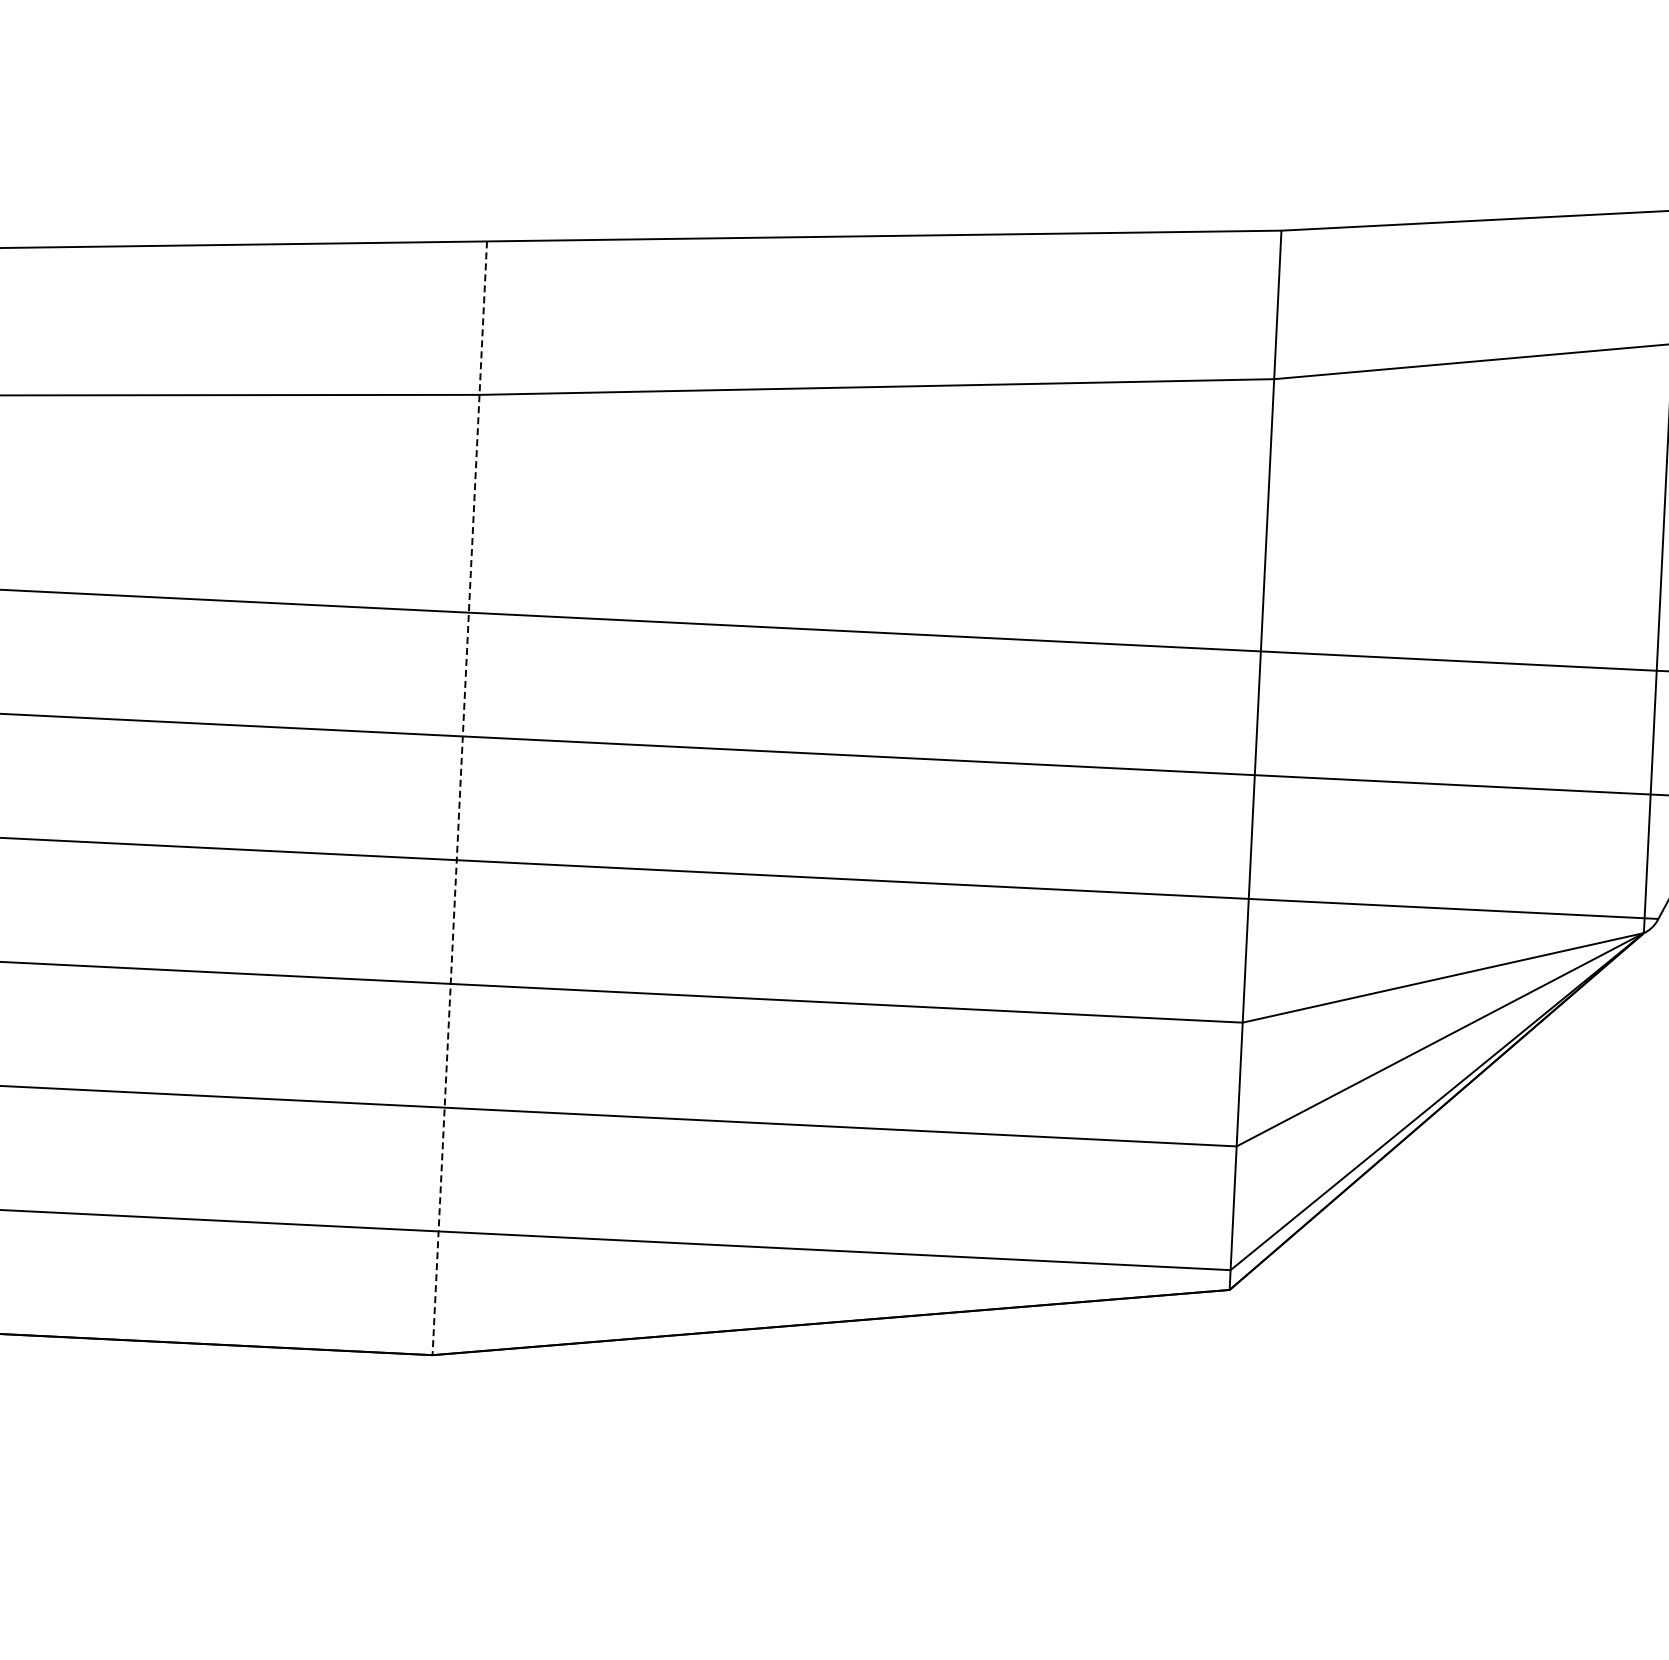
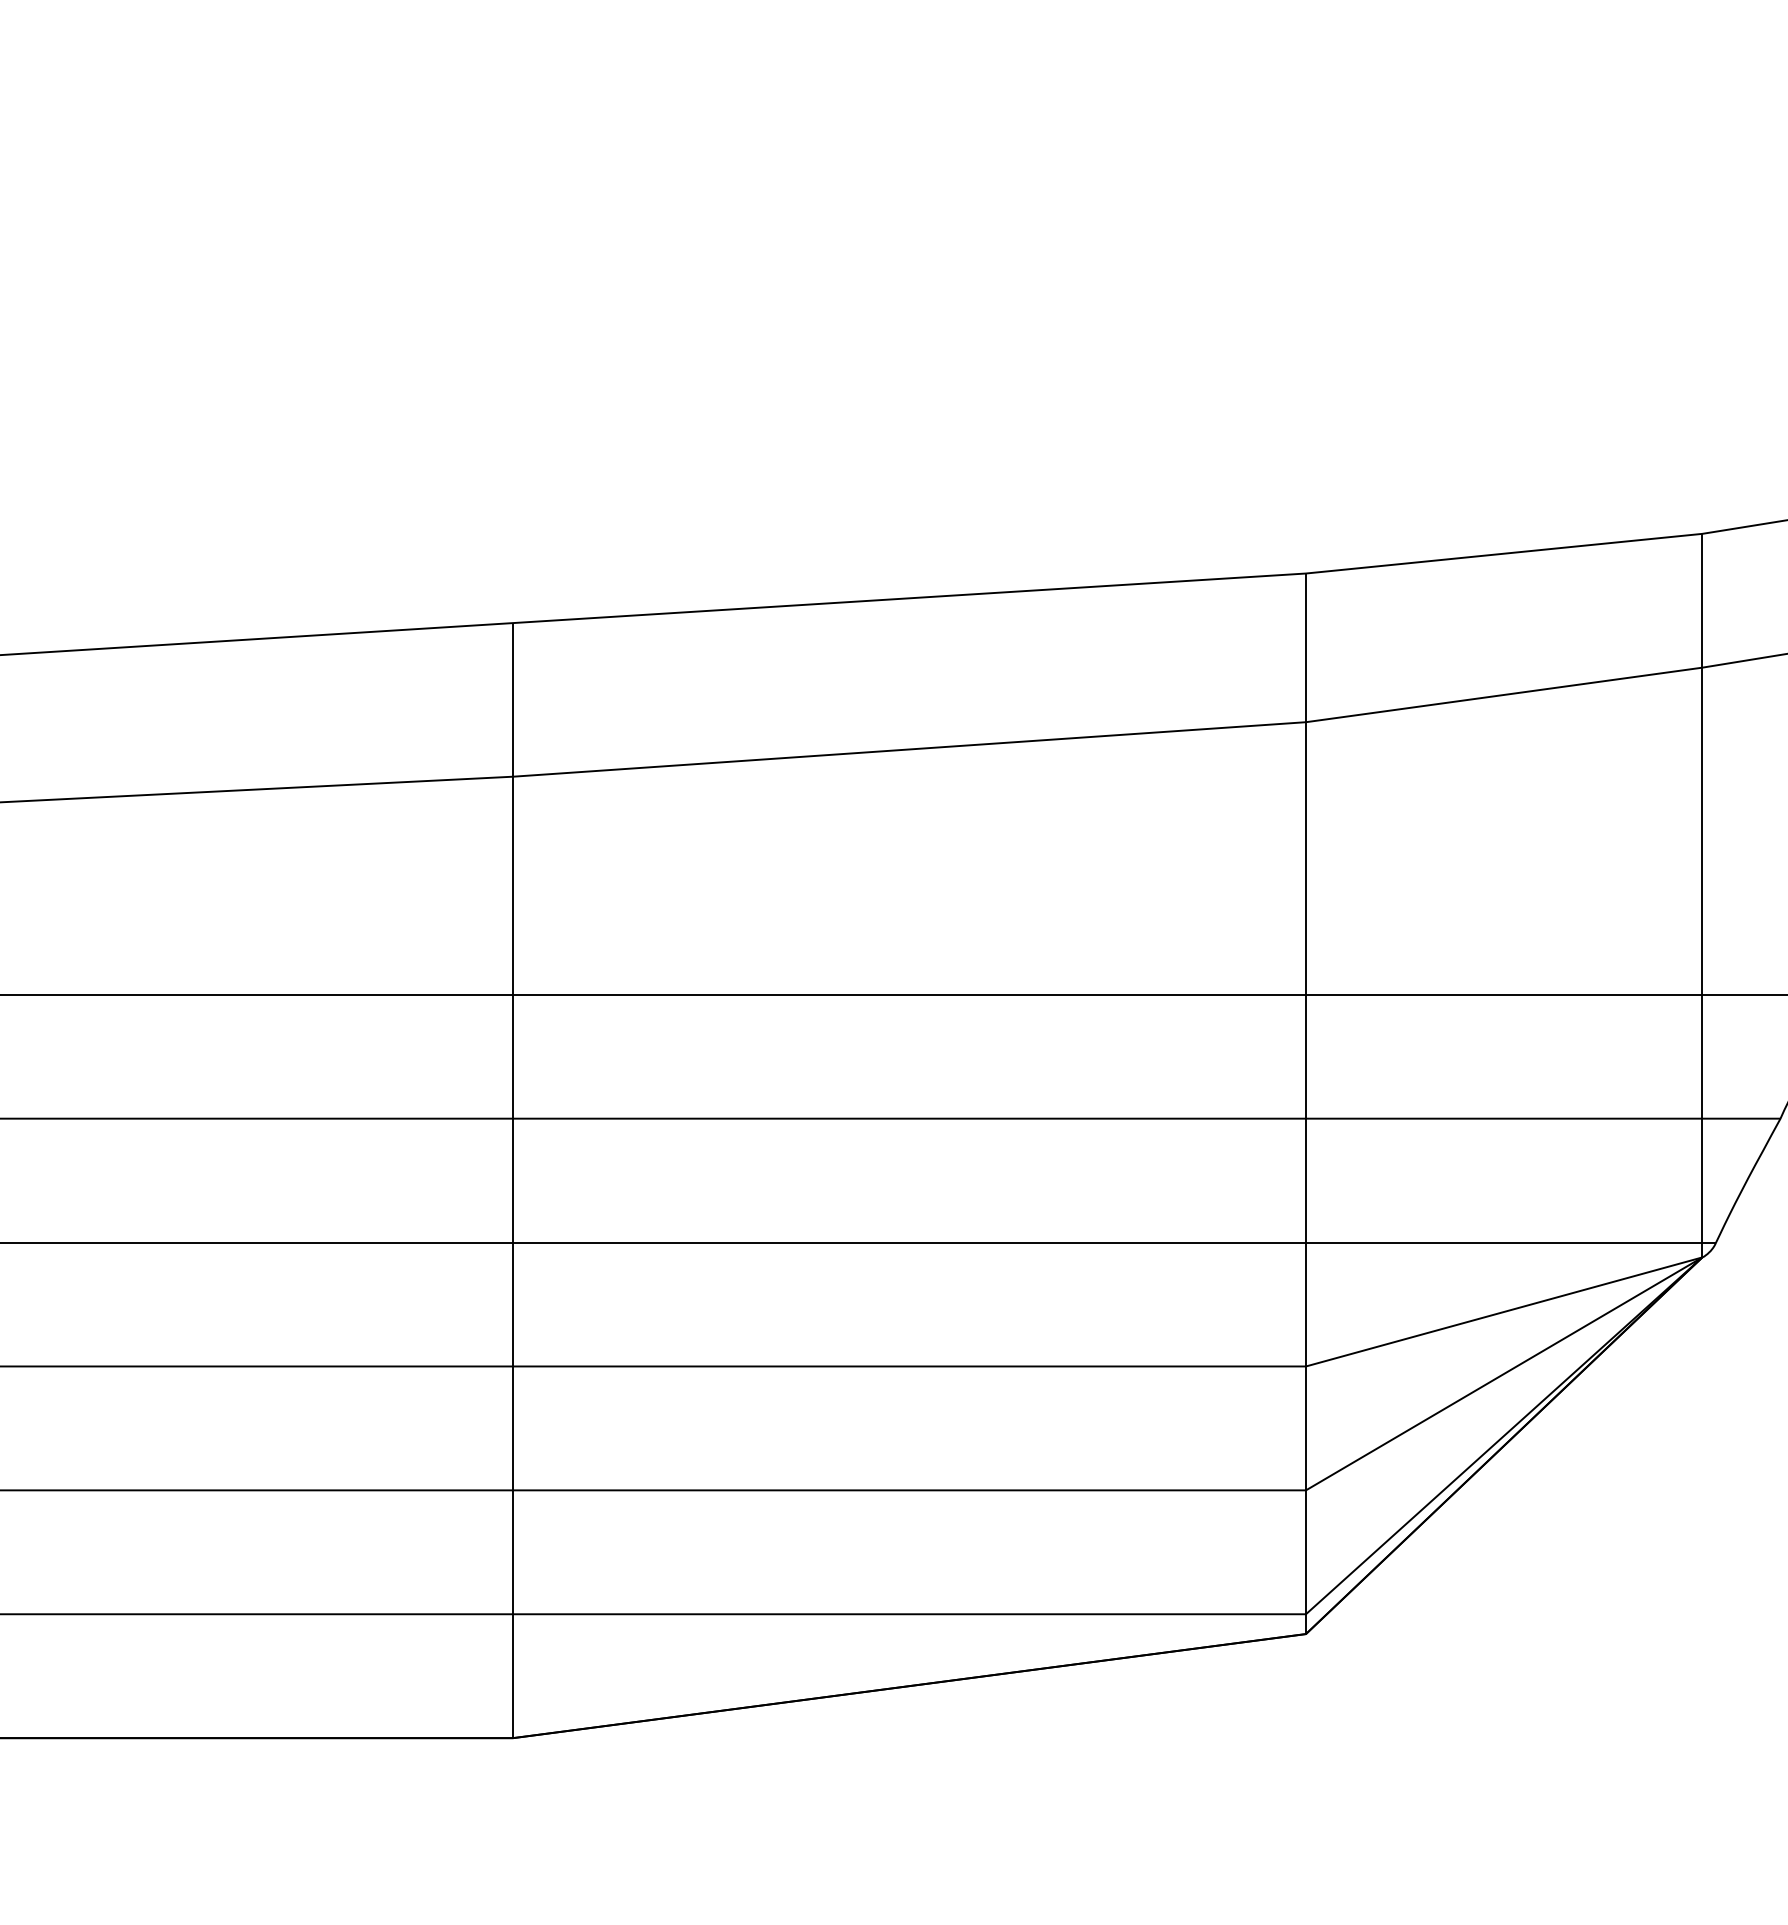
line: (460, 798) -> (513, 1180), dashed -> solid

